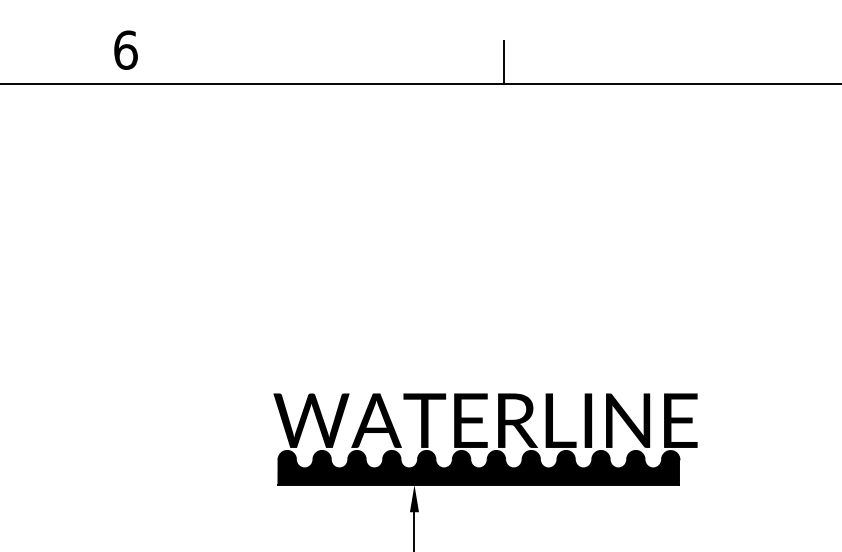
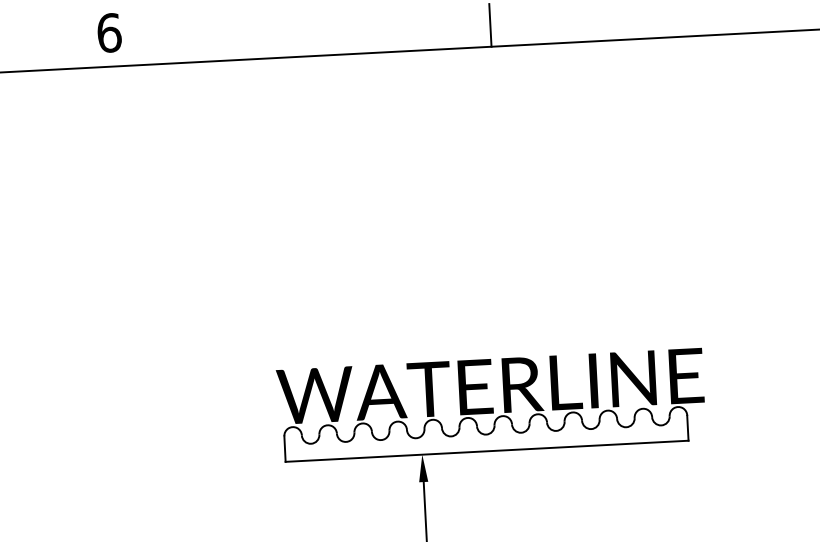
fill: (478, 467) -> (485, 433), removed

